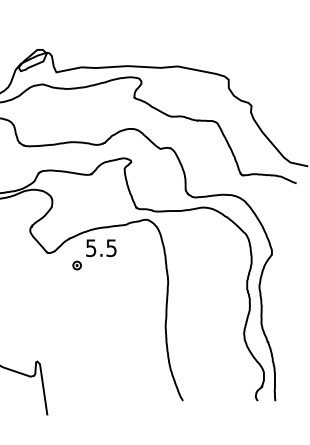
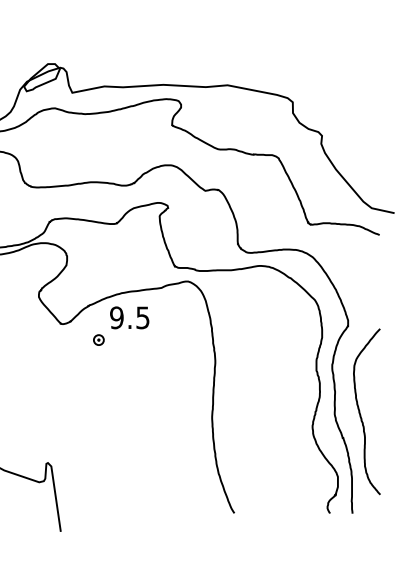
text: (90, 247) -> (115, 316), 5.5 -> 9.5
curve: (282, 323) -> (361, 414), added

